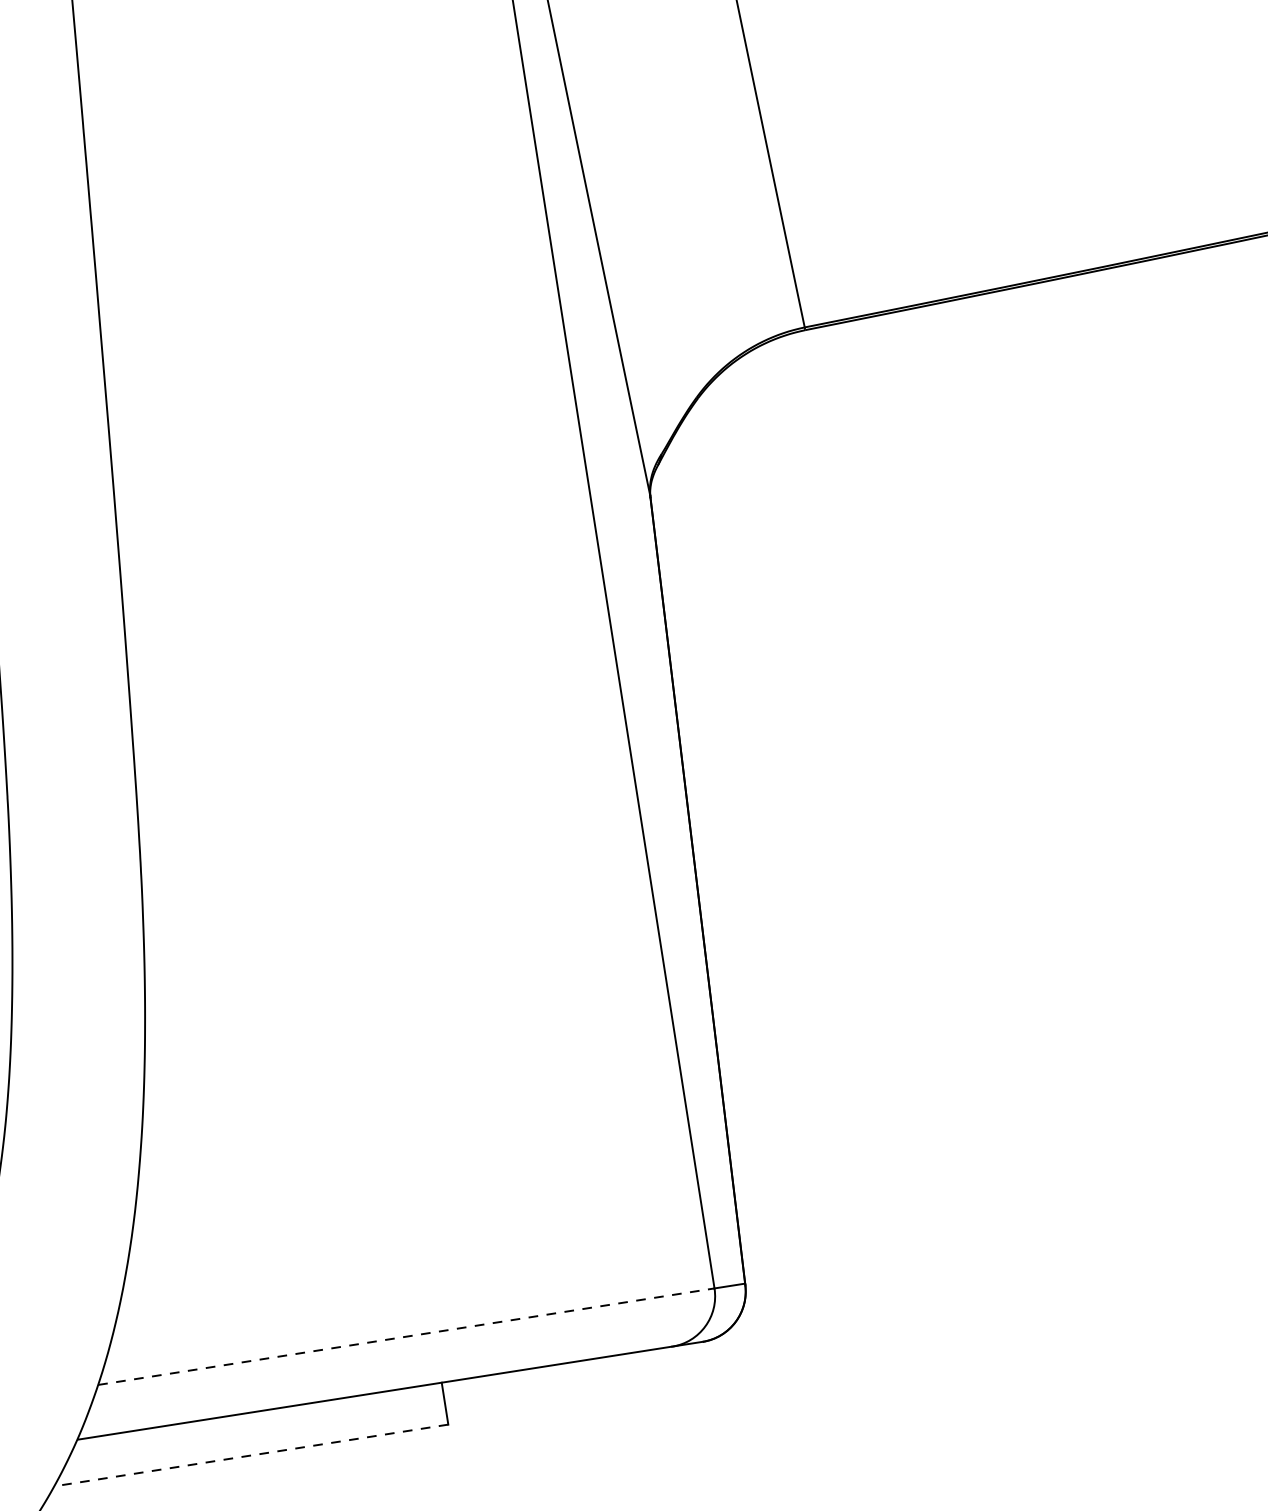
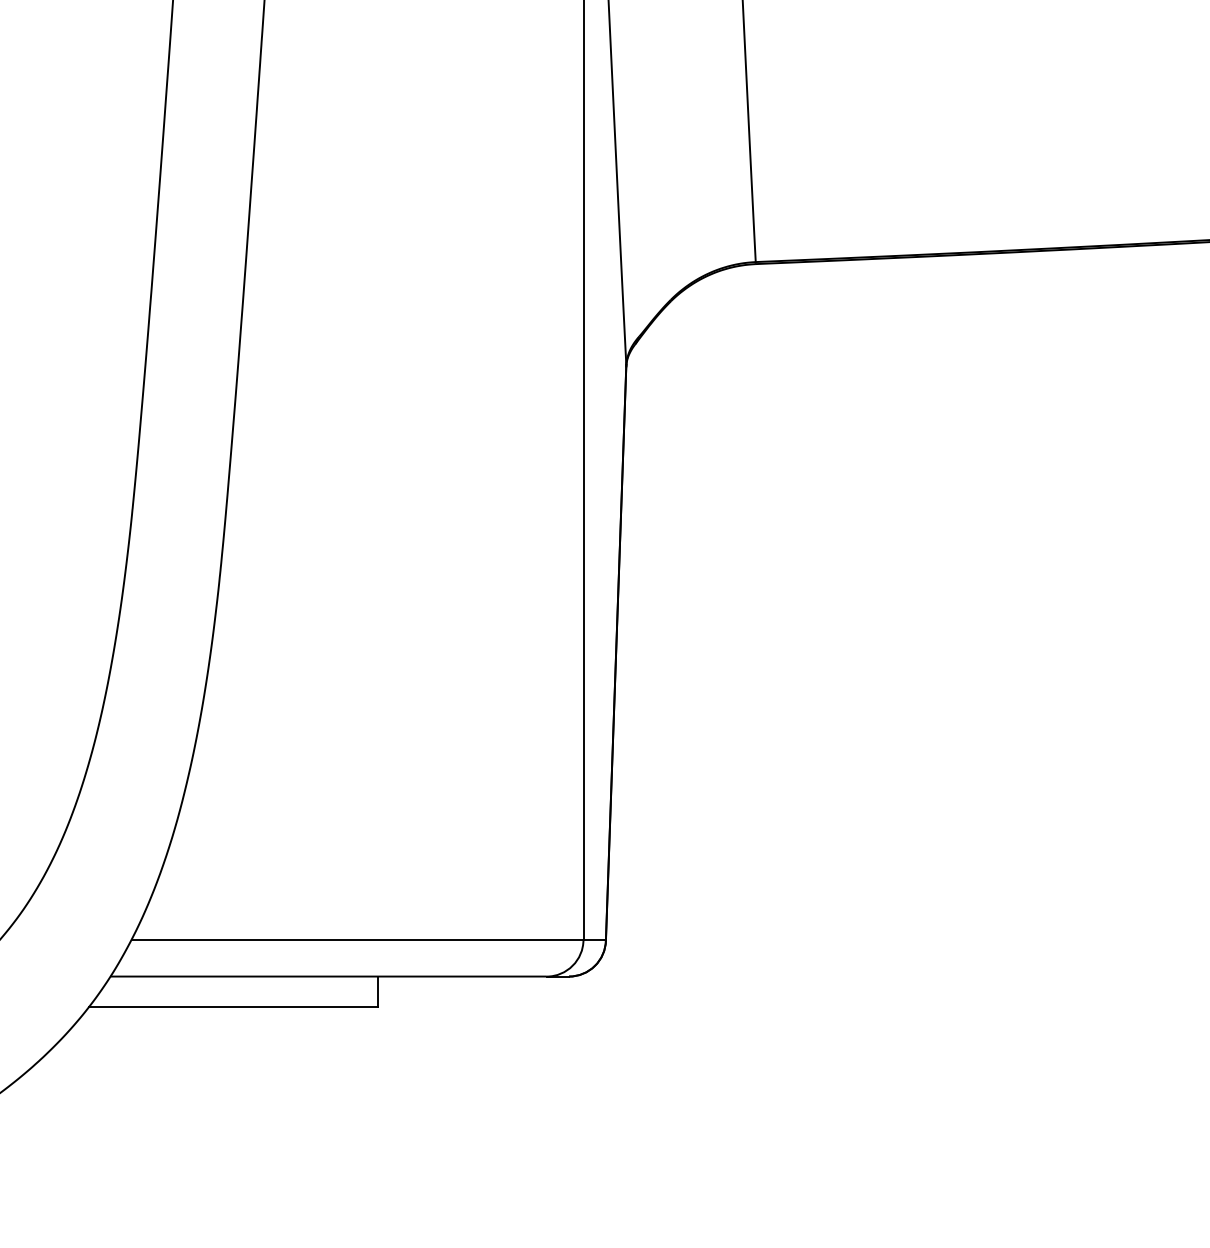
line: (406, 1336) -> (357, 939), dashed -> solid
line: (250, 1455) -> (232, 1007), dashed -> solid

